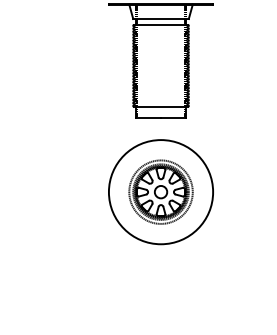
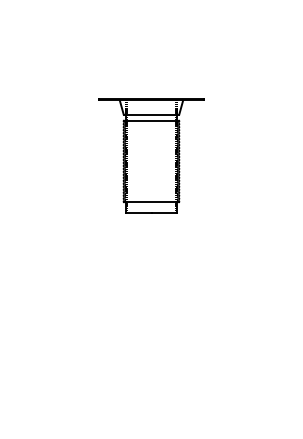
part: (161, 191) -> (151, 287), removed

